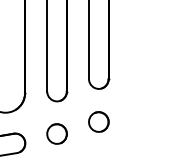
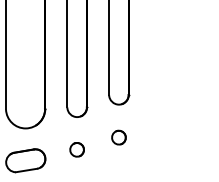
part: (98, 121) -> (118, 137), size x0.7
part: (56, 133) -> (76, 149), size x0.7

